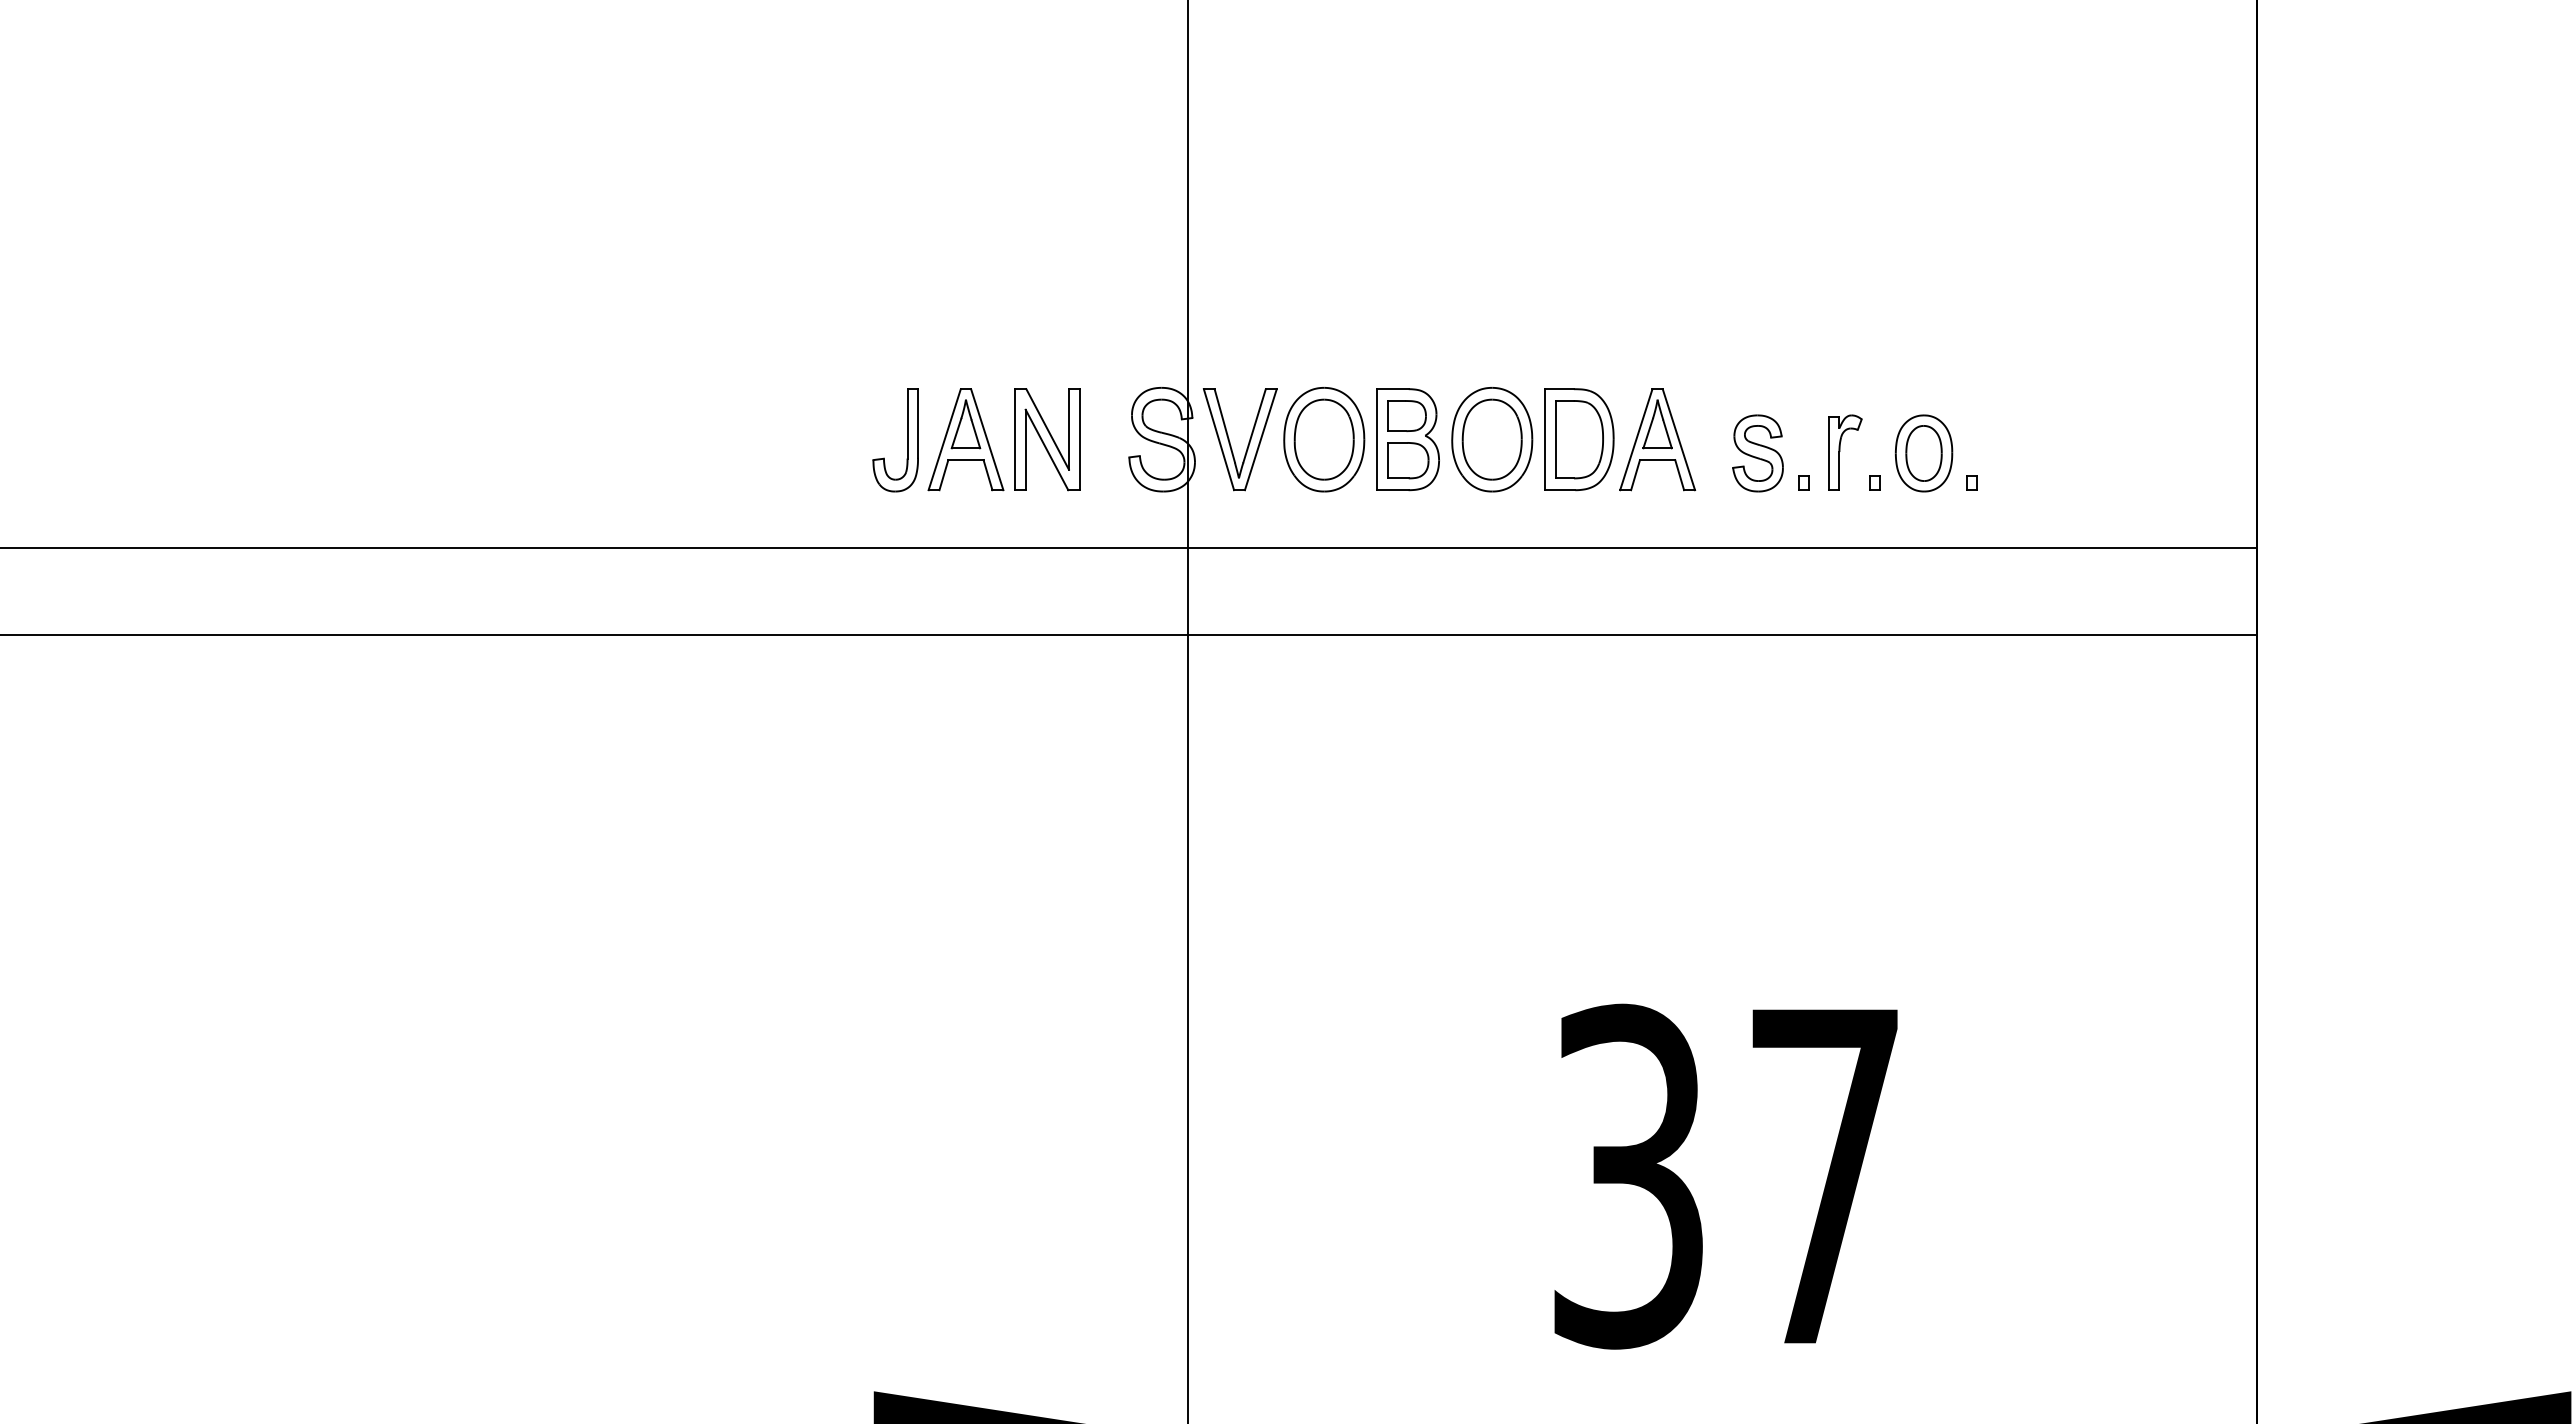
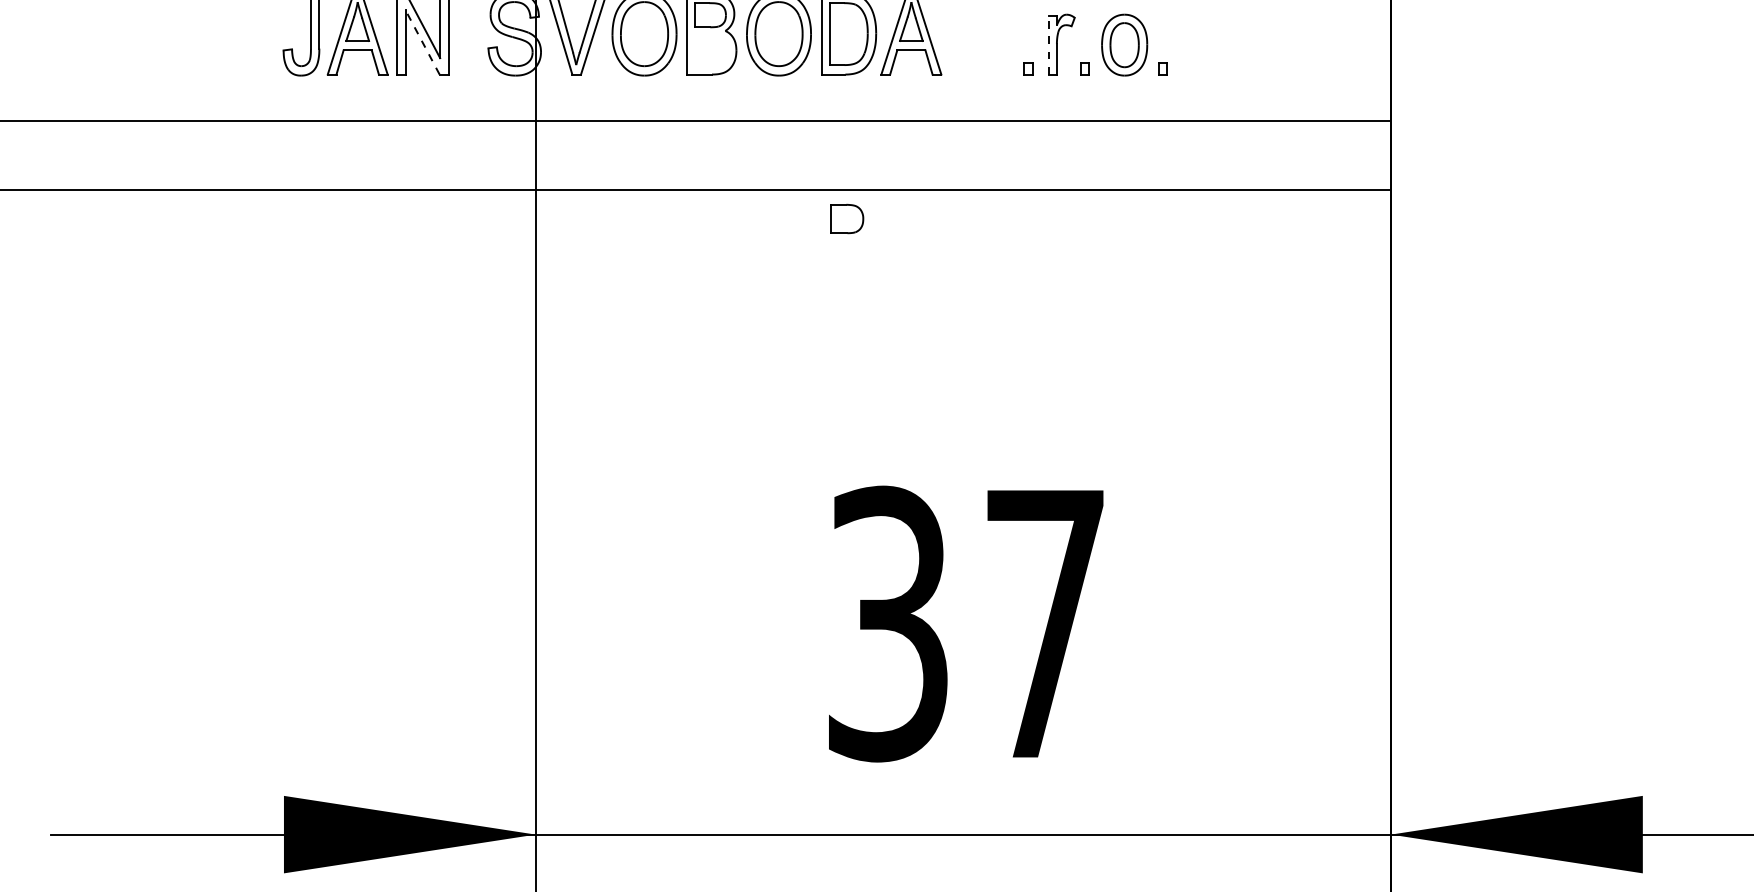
line: (1047, 449) -> (422, 41), solid -> dashed
part: (1757, 453) -> (991, 45), removed
line: (1828, 453) -> (1048, 45), solid -> dashed
part: (1408, 460) -> (847, 218), moved

